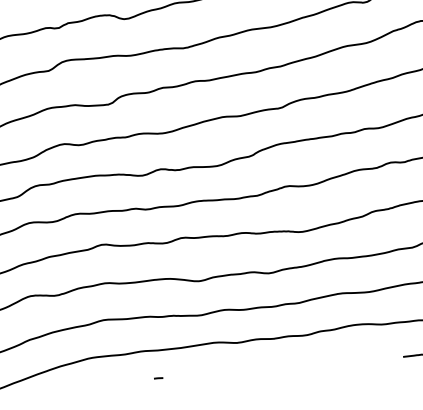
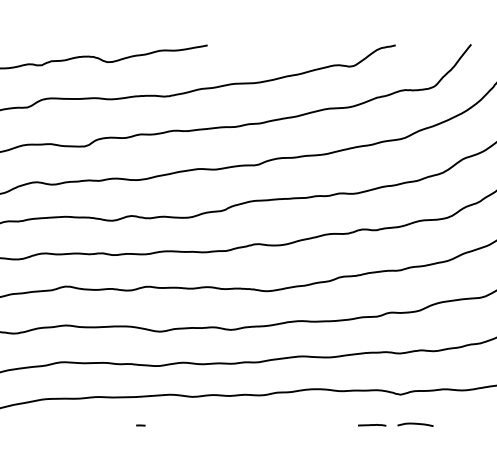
line: (158, 378) -> (140, 425), moved

